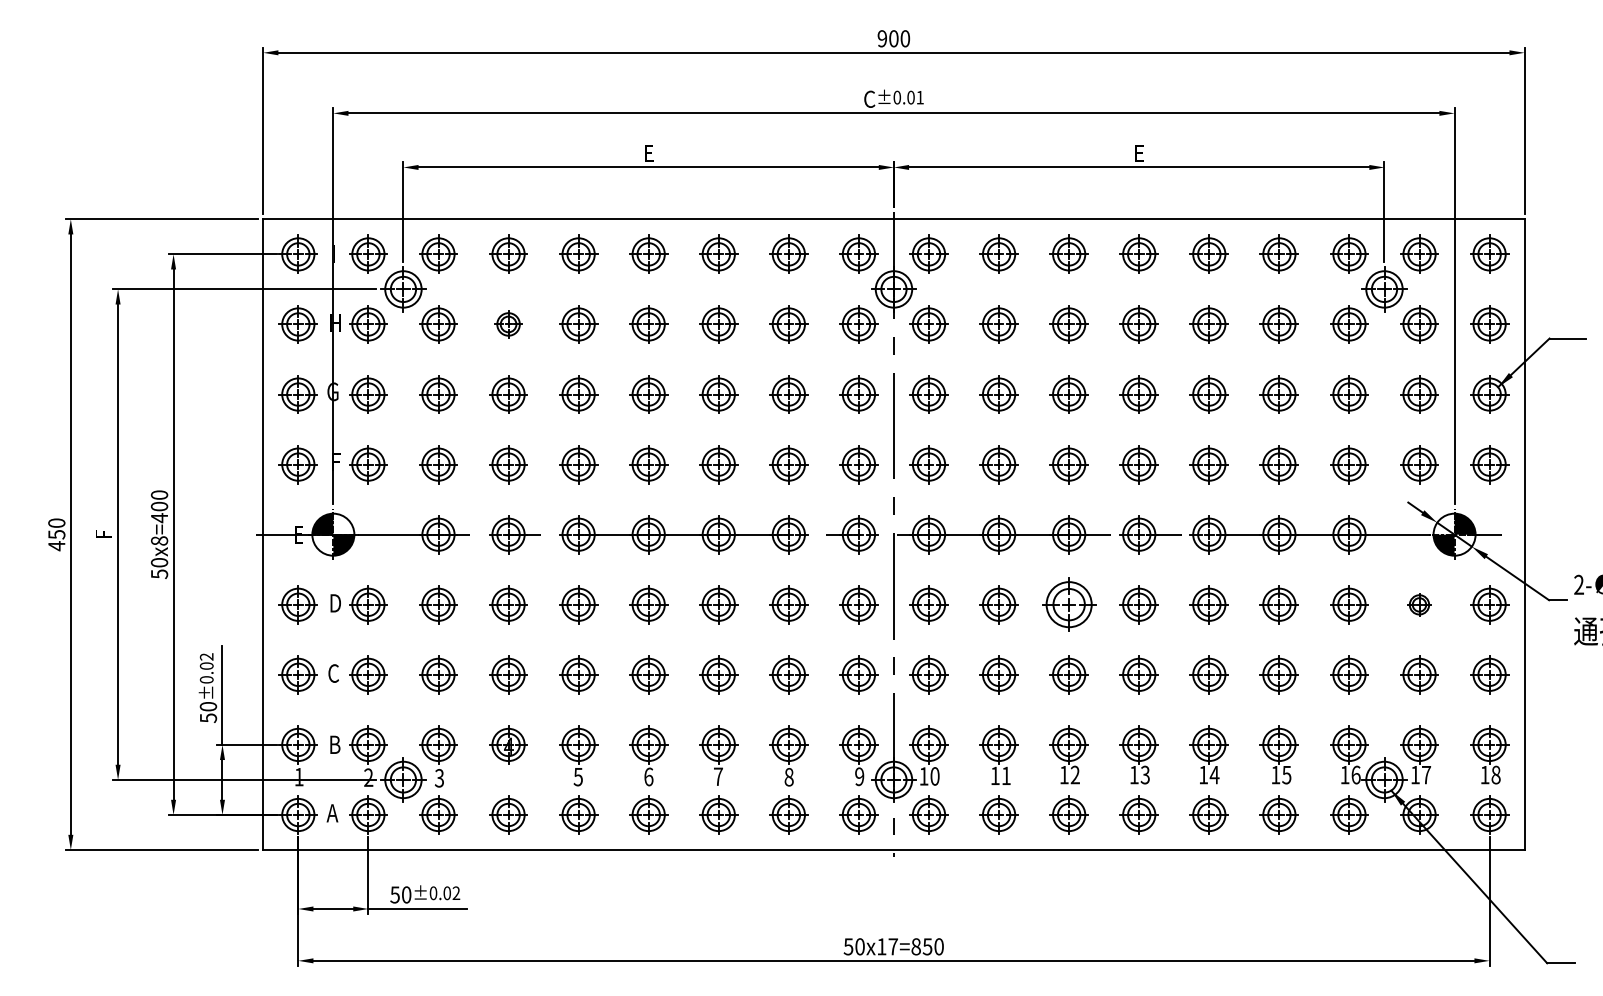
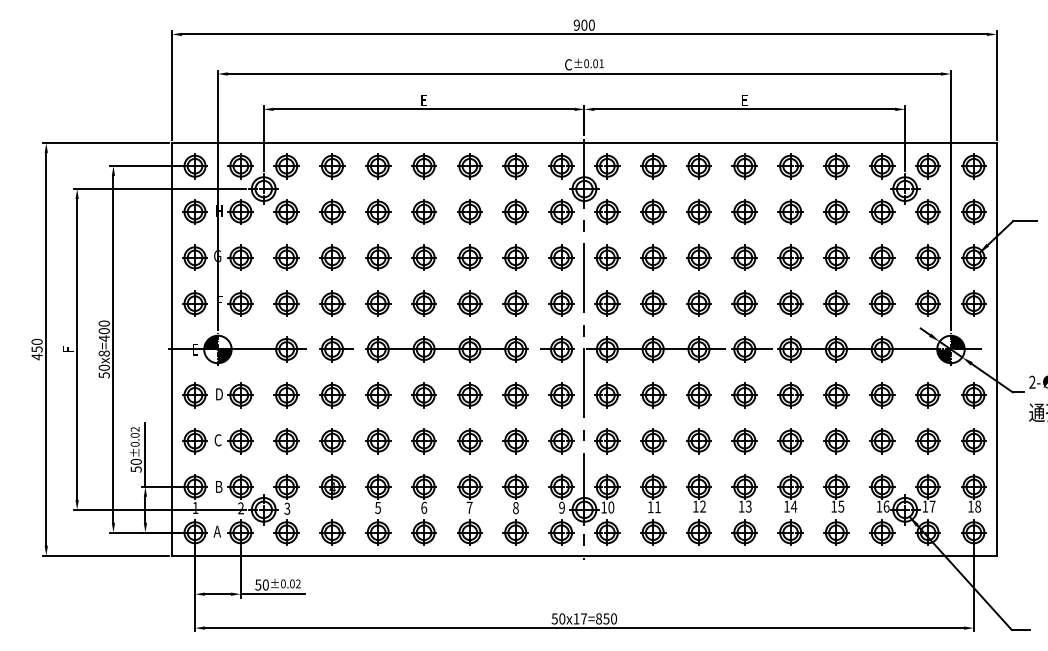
part: (508, 323) -> (332, 211), size x1.43
part: (1068, 605) -> (698, 395), size x0.71
part: (1418, 605) -> (927, 395), size x1.67

